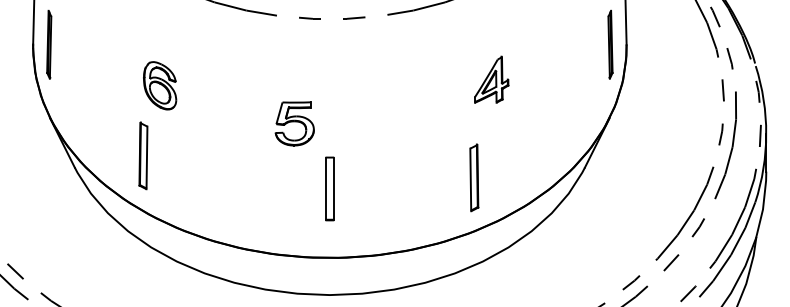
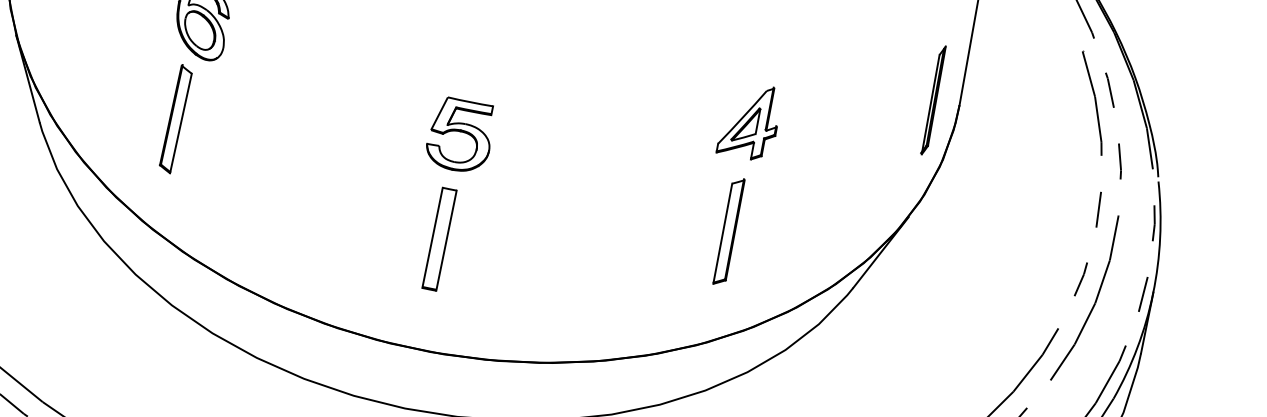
part: (491, 79) -> (750, 120), moved
part: (294, 123) -> (460, 134), moved
part: (143, 155) -> (176, 118), moved
part: (474, 177) -> (729, 231), moved

